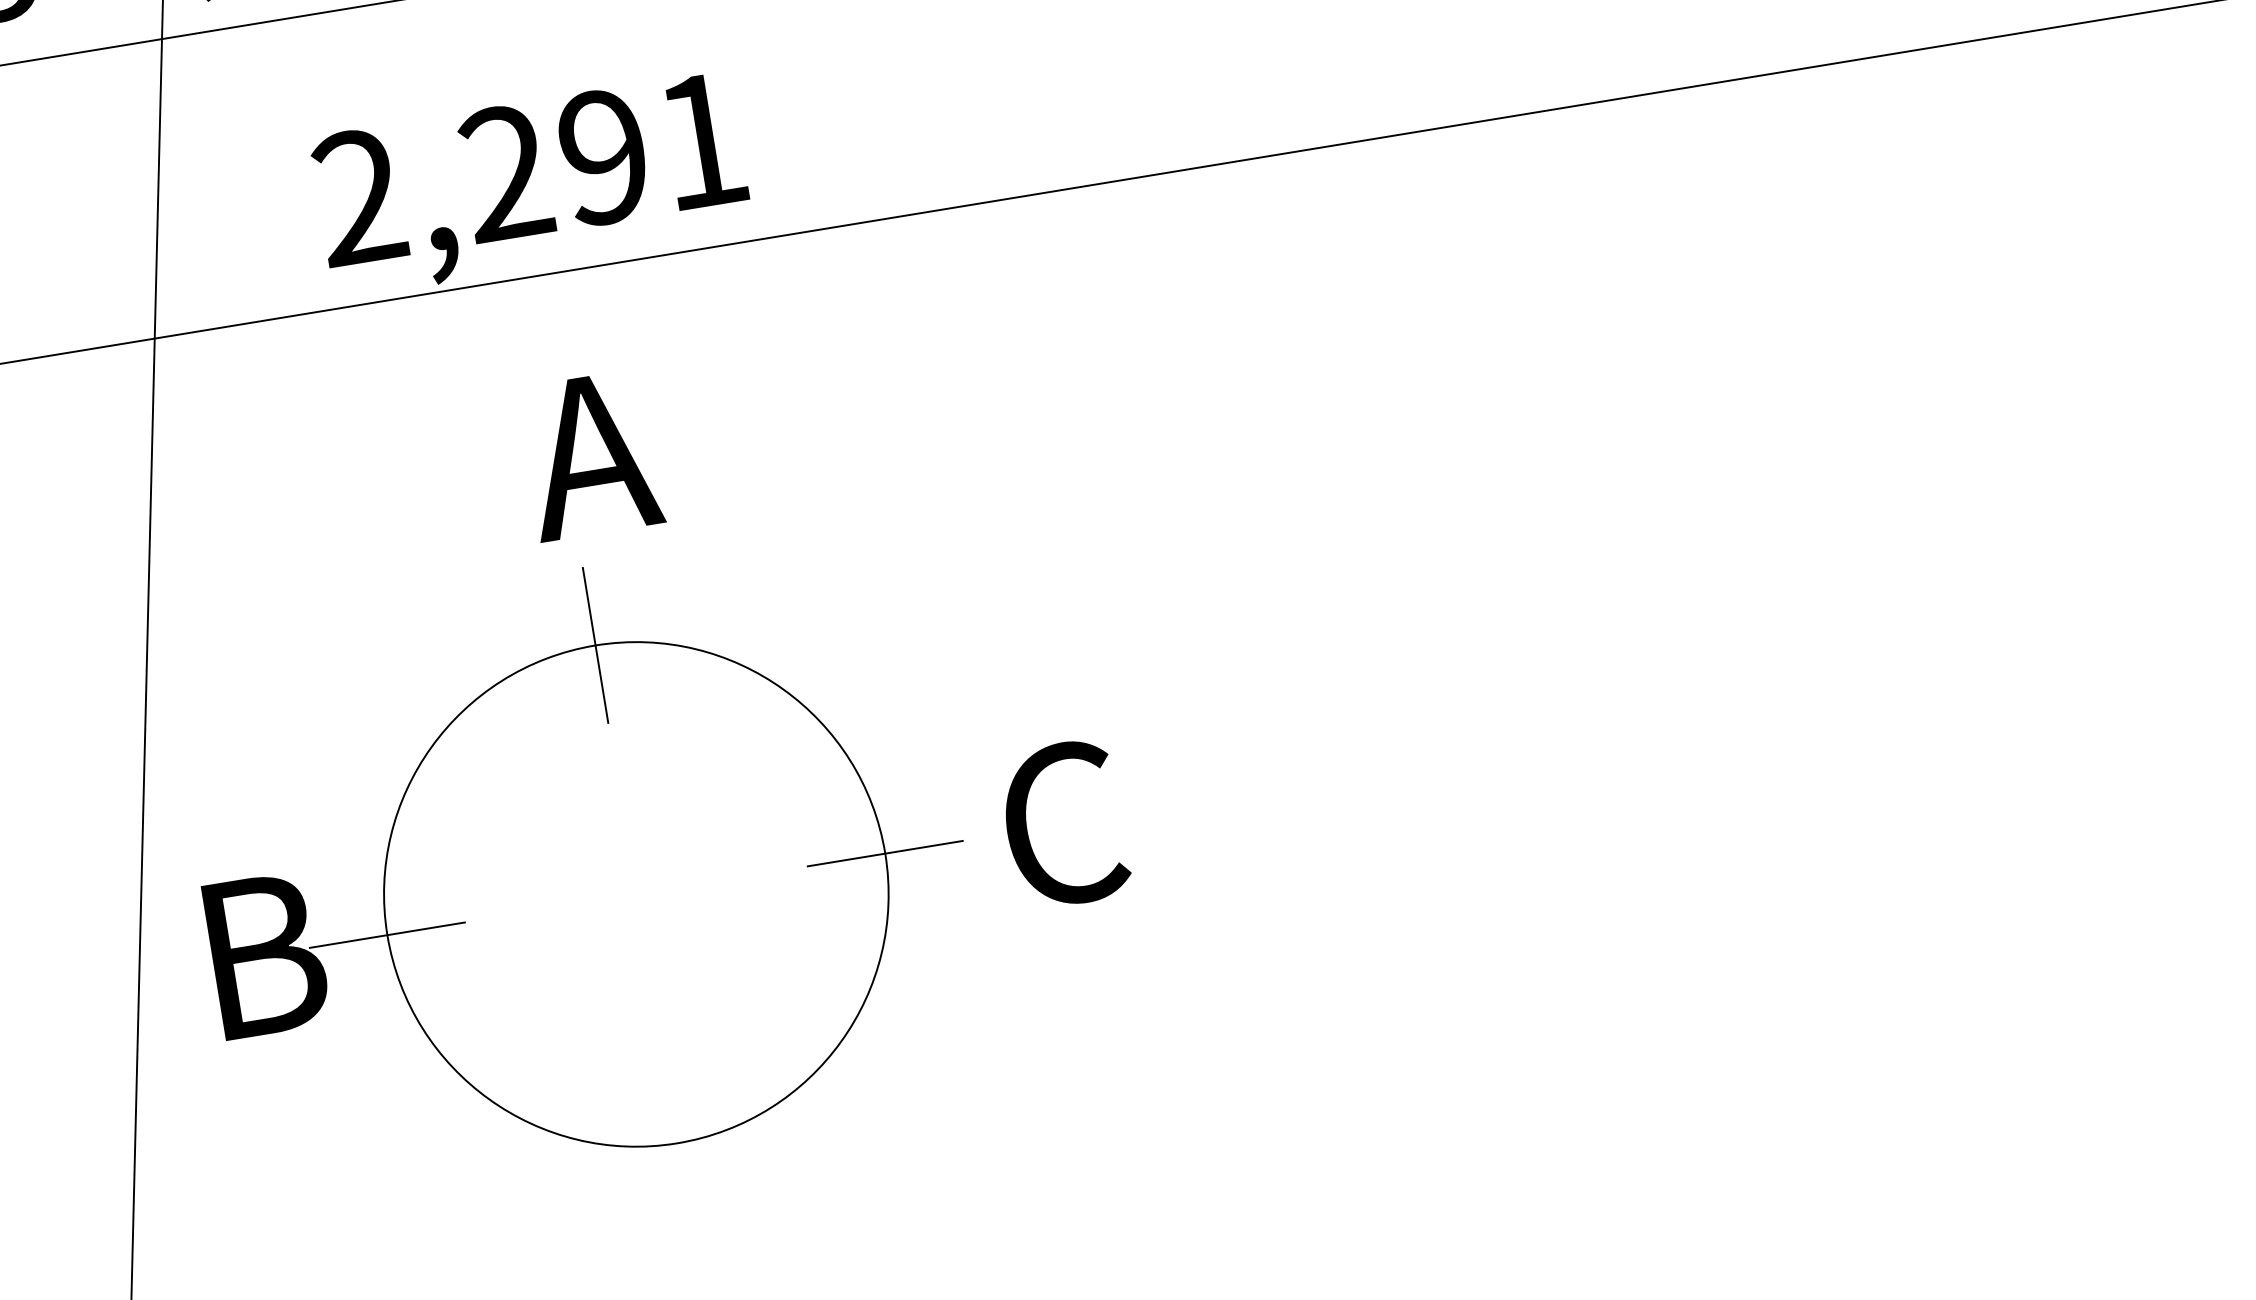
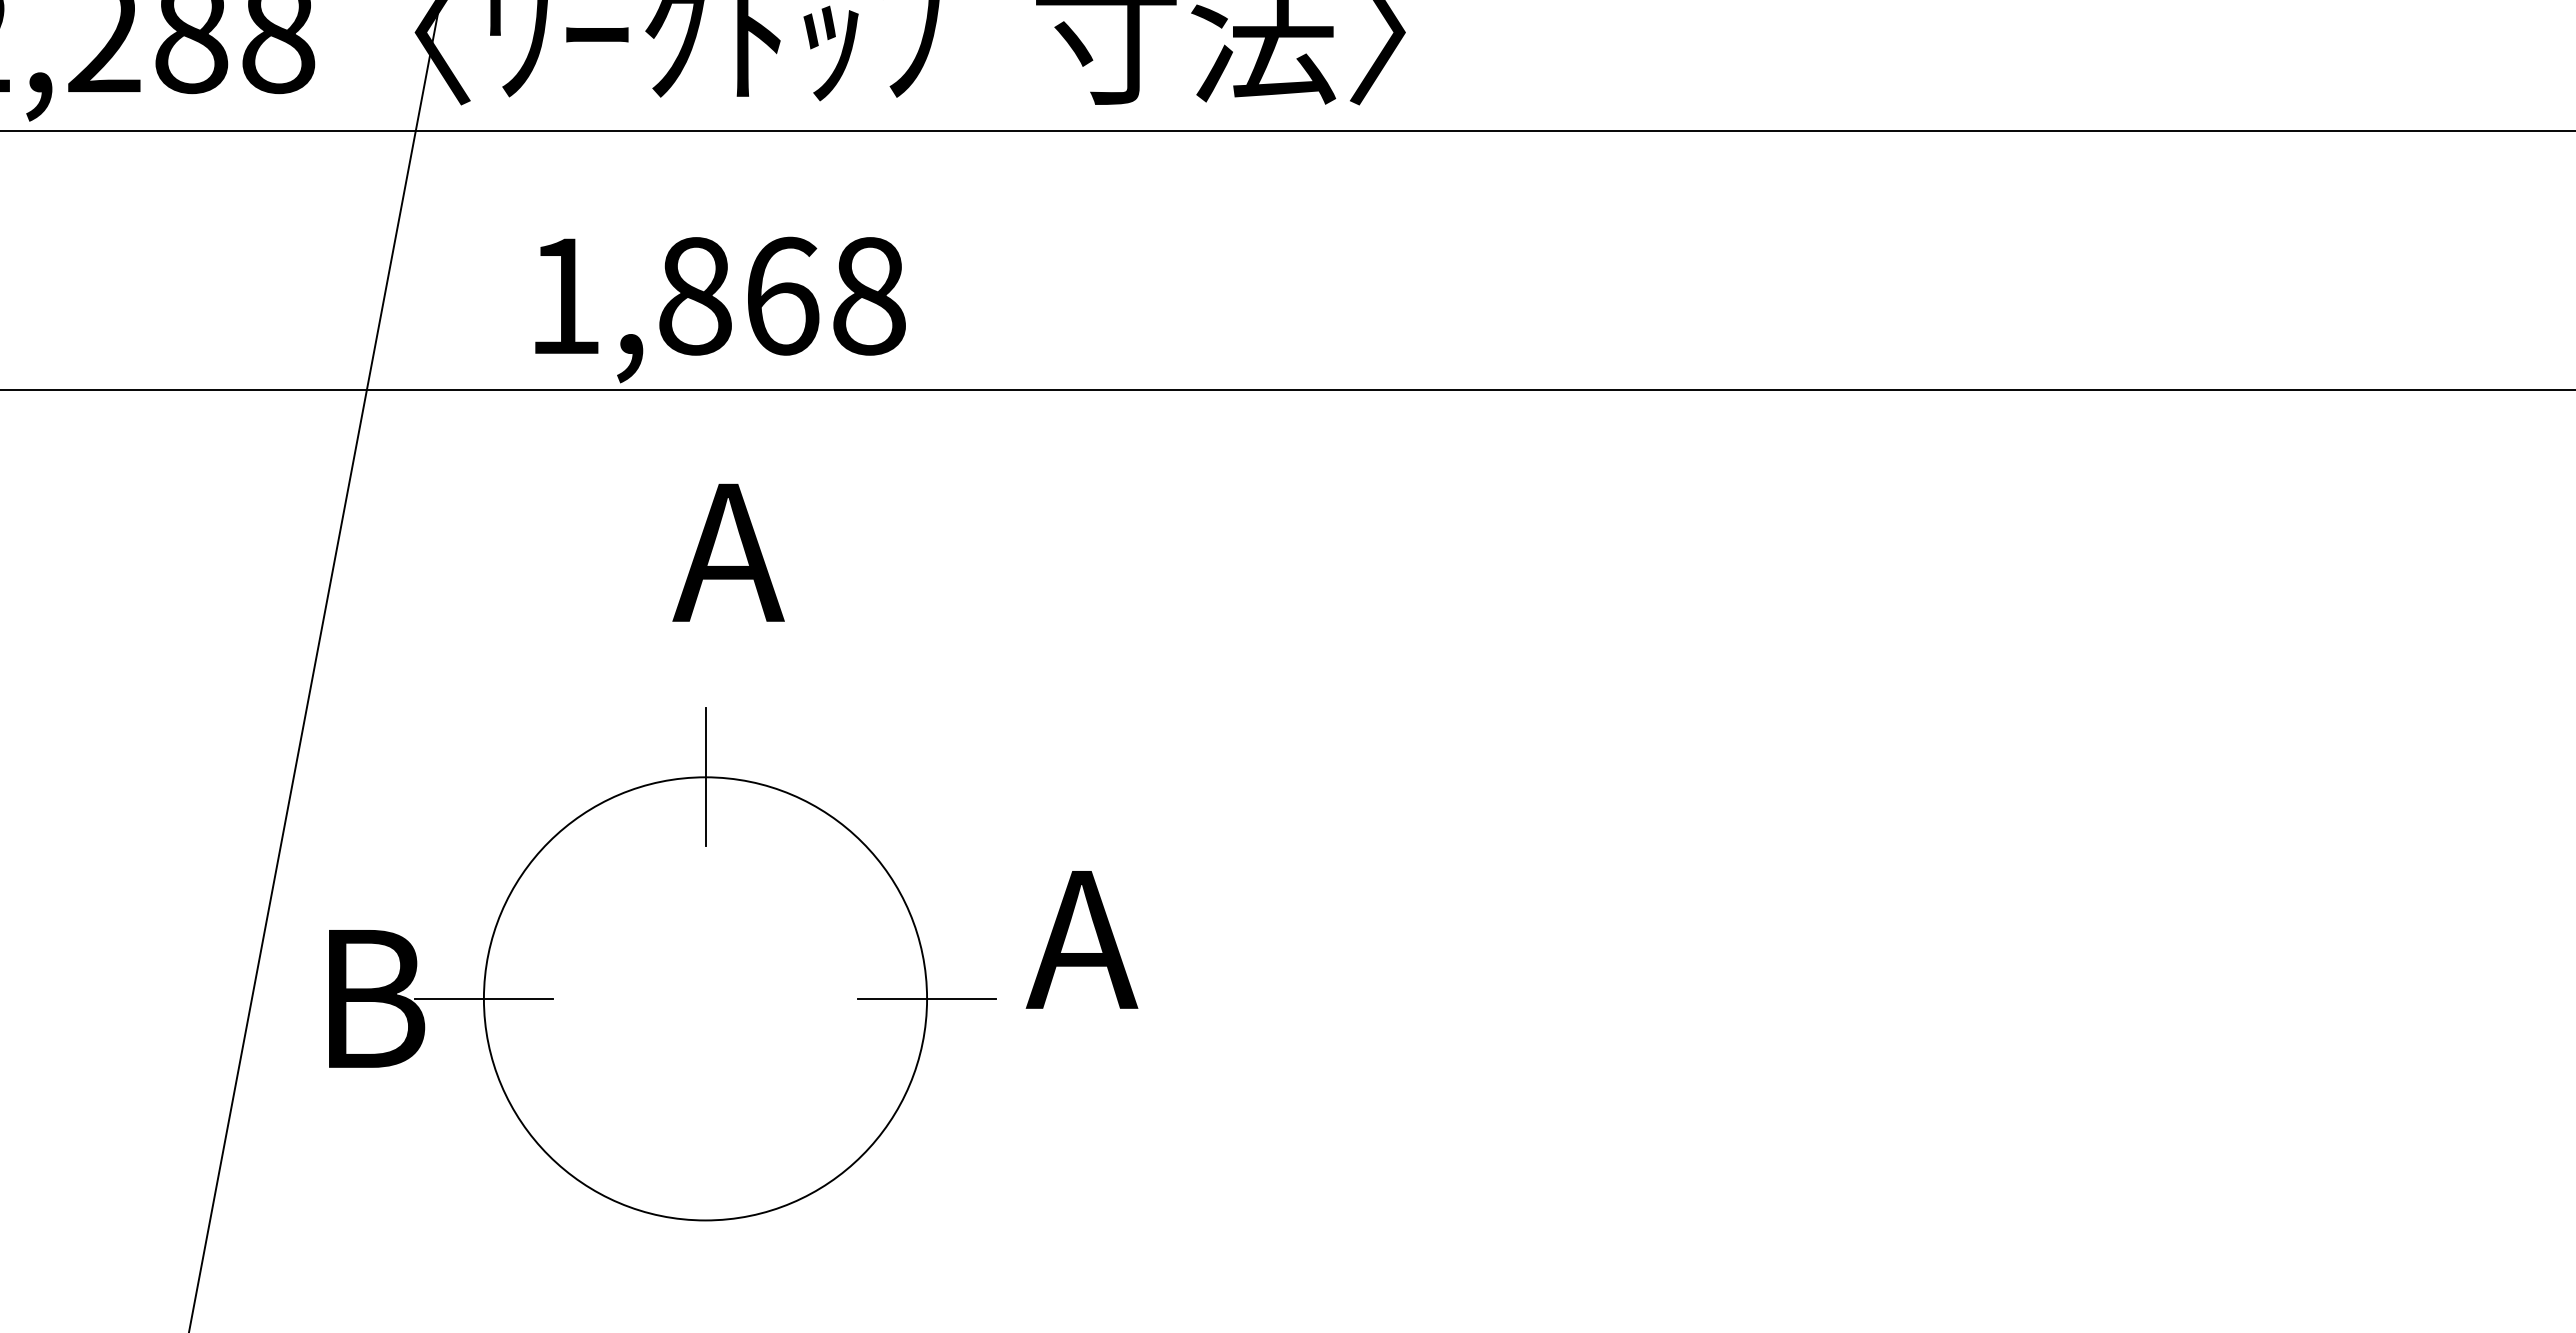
text: (530, 168) -> (716, 295), 2,291 -> 1,868
text: (1058, 824) -> (1081, 939), C -> A
part: (581, 863) -> (662, 964), moved

